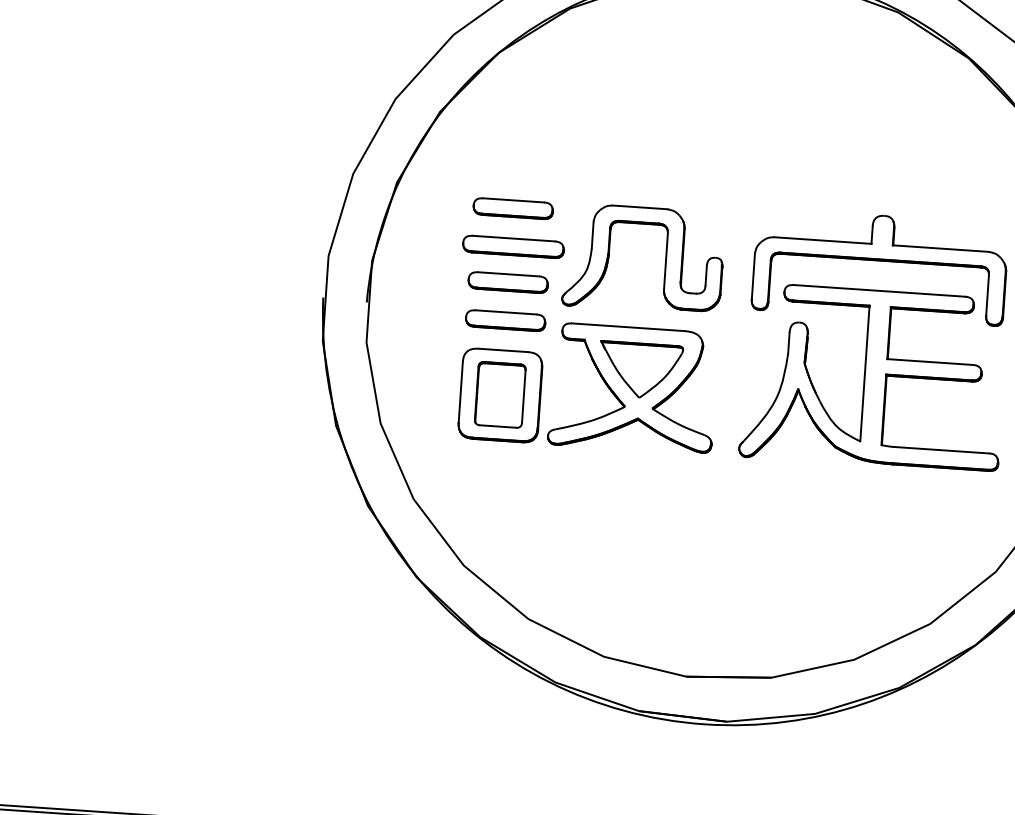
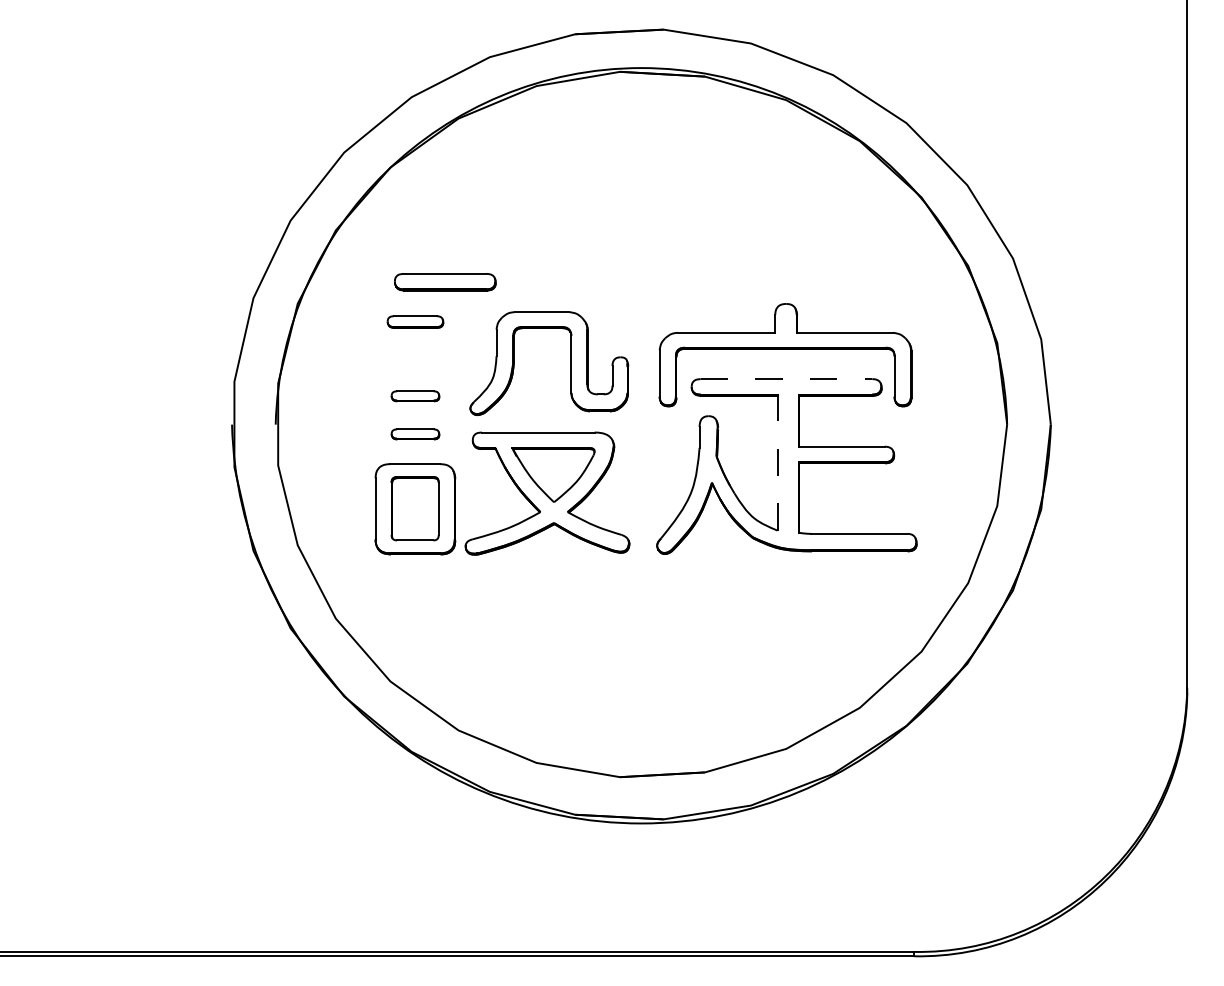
part: (513, 208) -> (415, 321), size x0.7
part: (513, 247) -> (445, 282), moved
part: (508, 282) -> (415, 396), size x0.6
line: (879, 291) -> (786, 379), solid -> dashed
part: (505, 320) -> (415, 434), size x0.6
line: (864, 373) -> (777, 462), solid -> dashed

